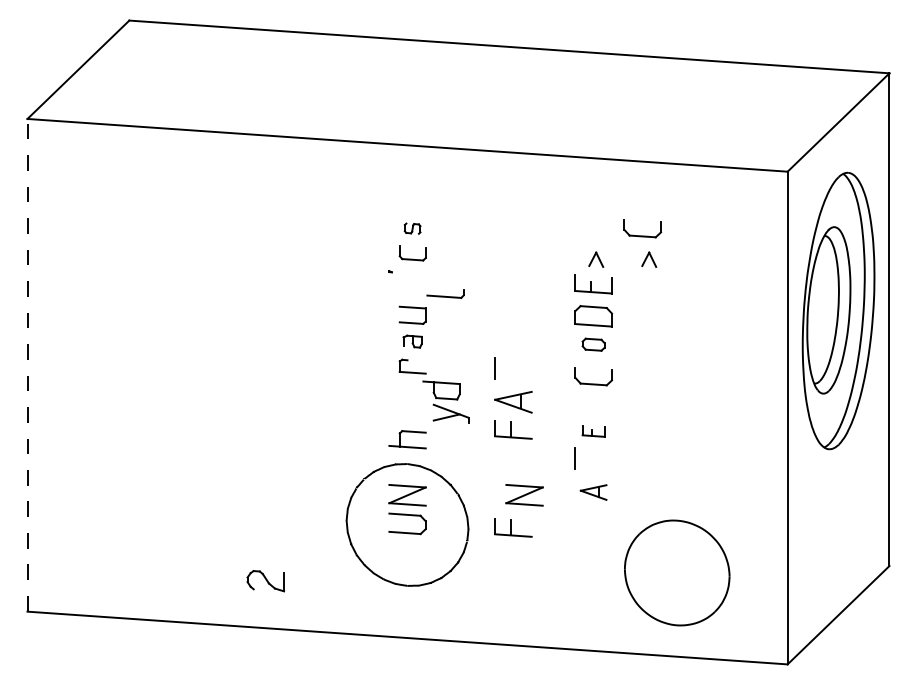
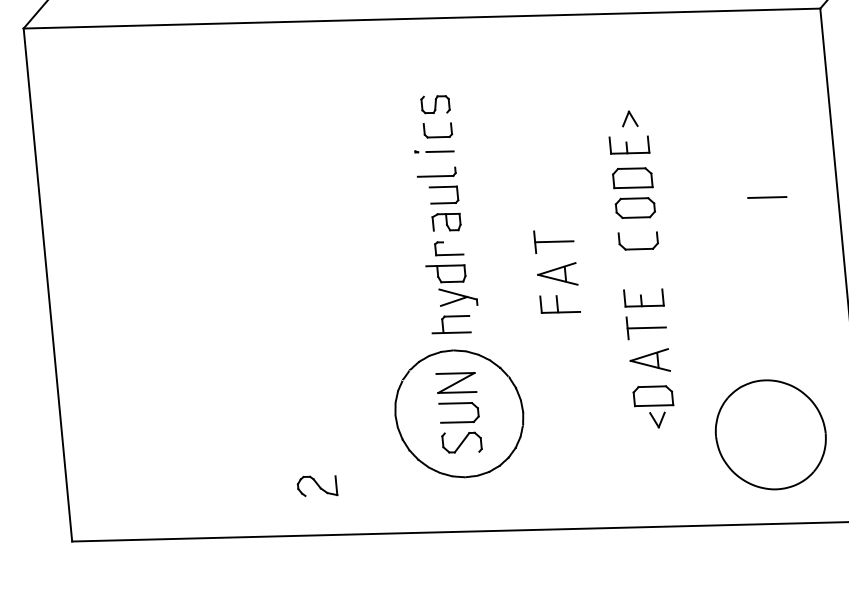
part: (412, 228) -> (435, 104), size x1.67
part: (642, 235) -> (675, 89), removed
part: (649, 259) -> (685, 113), removed
line: (412, 273) -> (439, 151), added
part: (445, 293) -> (436, 172), moved
part: (412, 341) -> (446, 222), size x1.43
part: (593, 344) -> (635, 207), size x1.67
line: (720, 346) -> (767, 197), added
line: (27, 364) -> (47, 284), dashed -> solid
line: (513, 369) -> (554, 241), added
part: (445, 401) -> (451, 284), moved
part: (593, 431) -> (643, 298), size x1.67
line: (593, 459) -> (646, 327), added
part: (593, 492) -> (649, 361), size x1.43
part: (524, 495) -> (578, 371), removed
part: (513, 527) -> (569, 406), removed
part: (593, 535) -> (653, 406), added
part: (407, 552) -> (461, 442), added
part: (677, 572) -> (771, 434), moved

